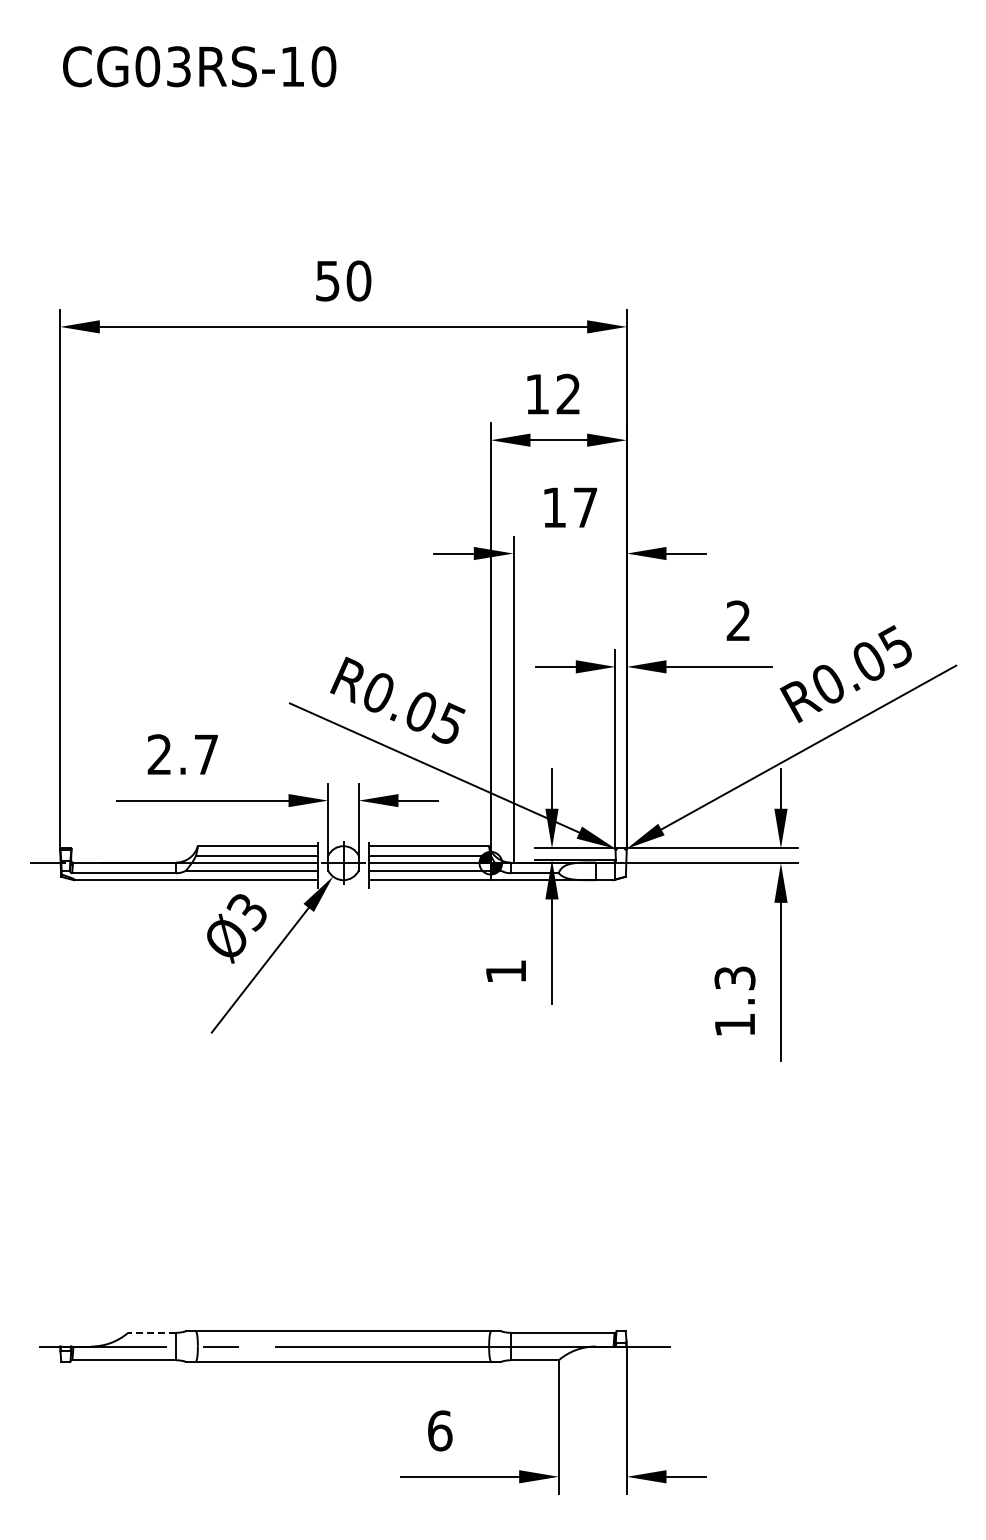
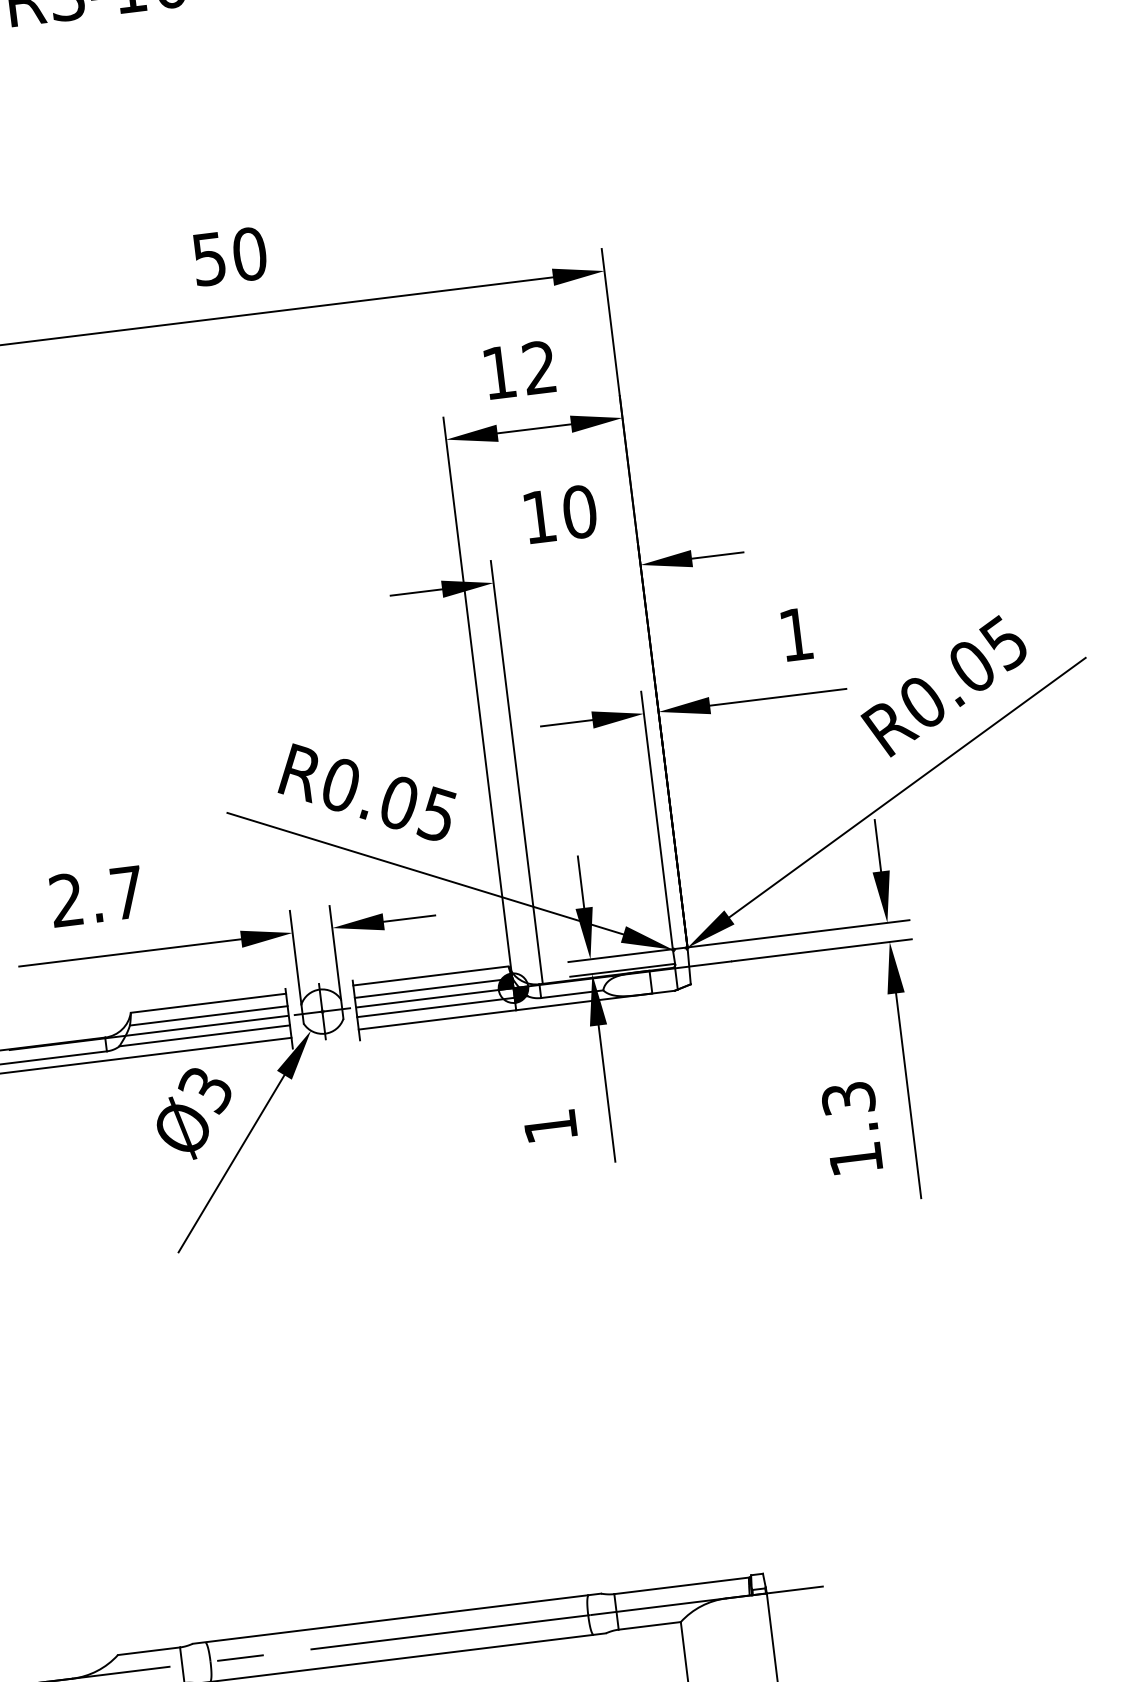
text: (585, 507) -> (579, 511), 17 -> 10
text: (737, 620) -> (794, 634), 2 -> 1
line: (152, 1332) -> (149, 1650), dashed -> solid

